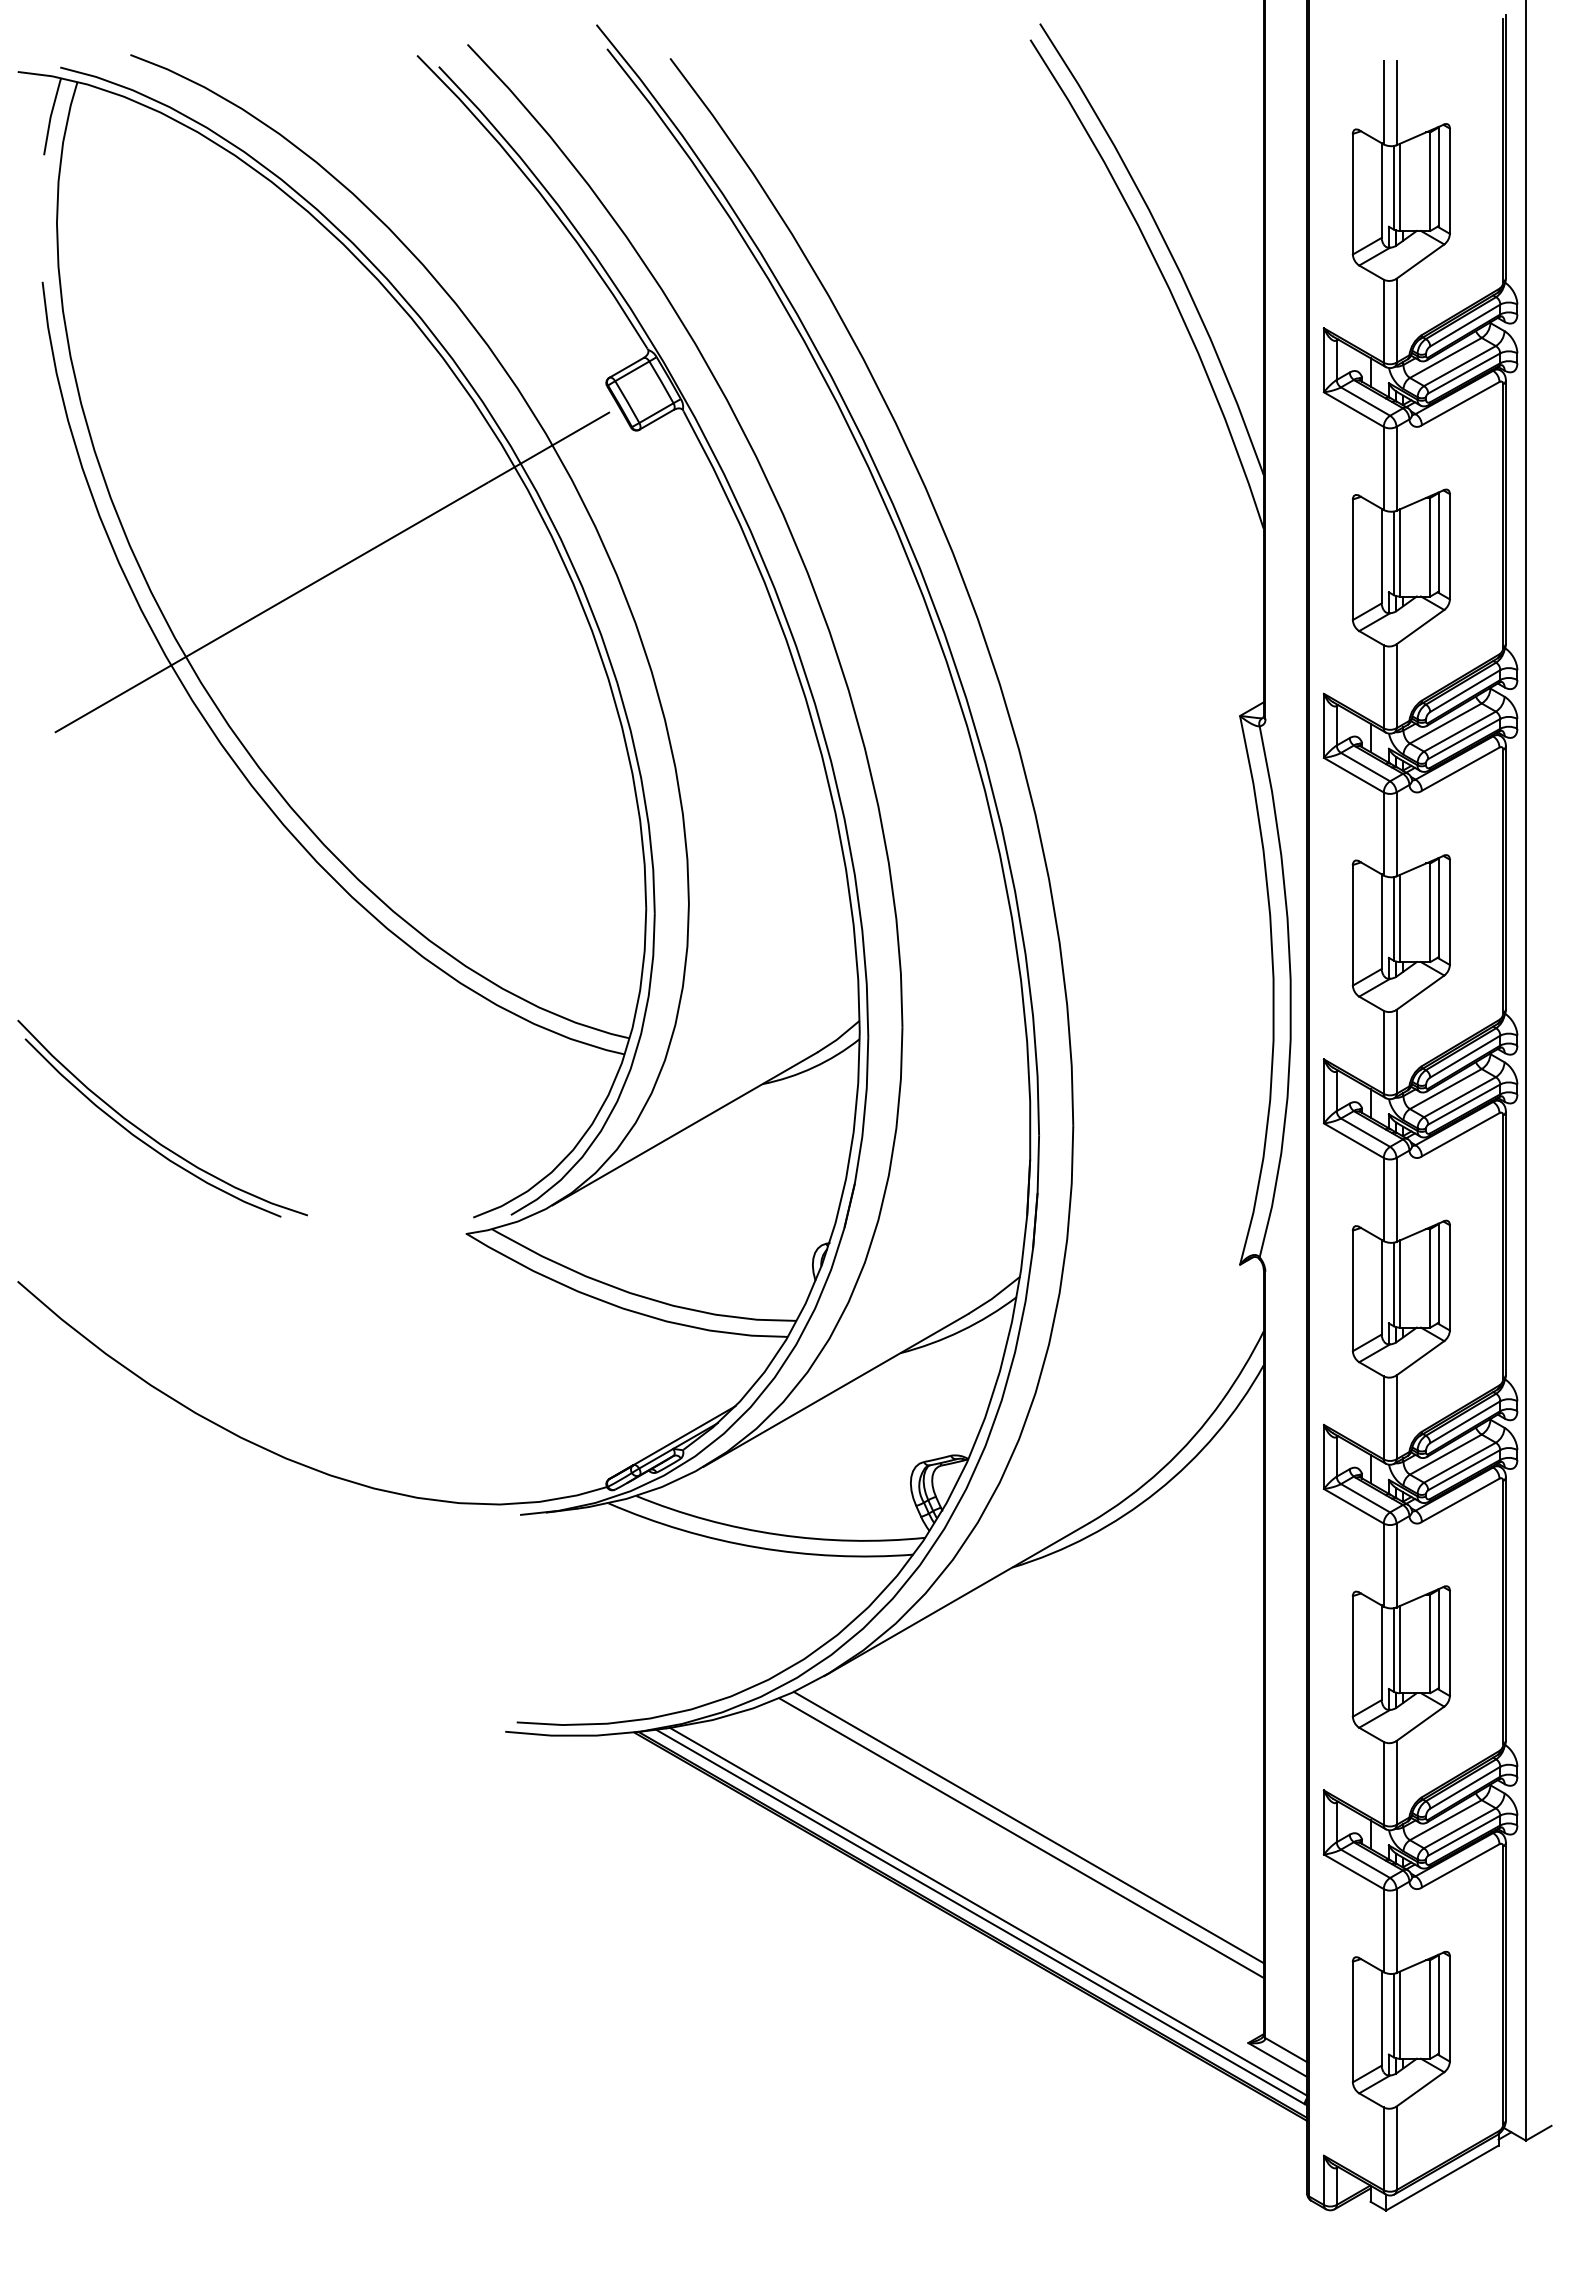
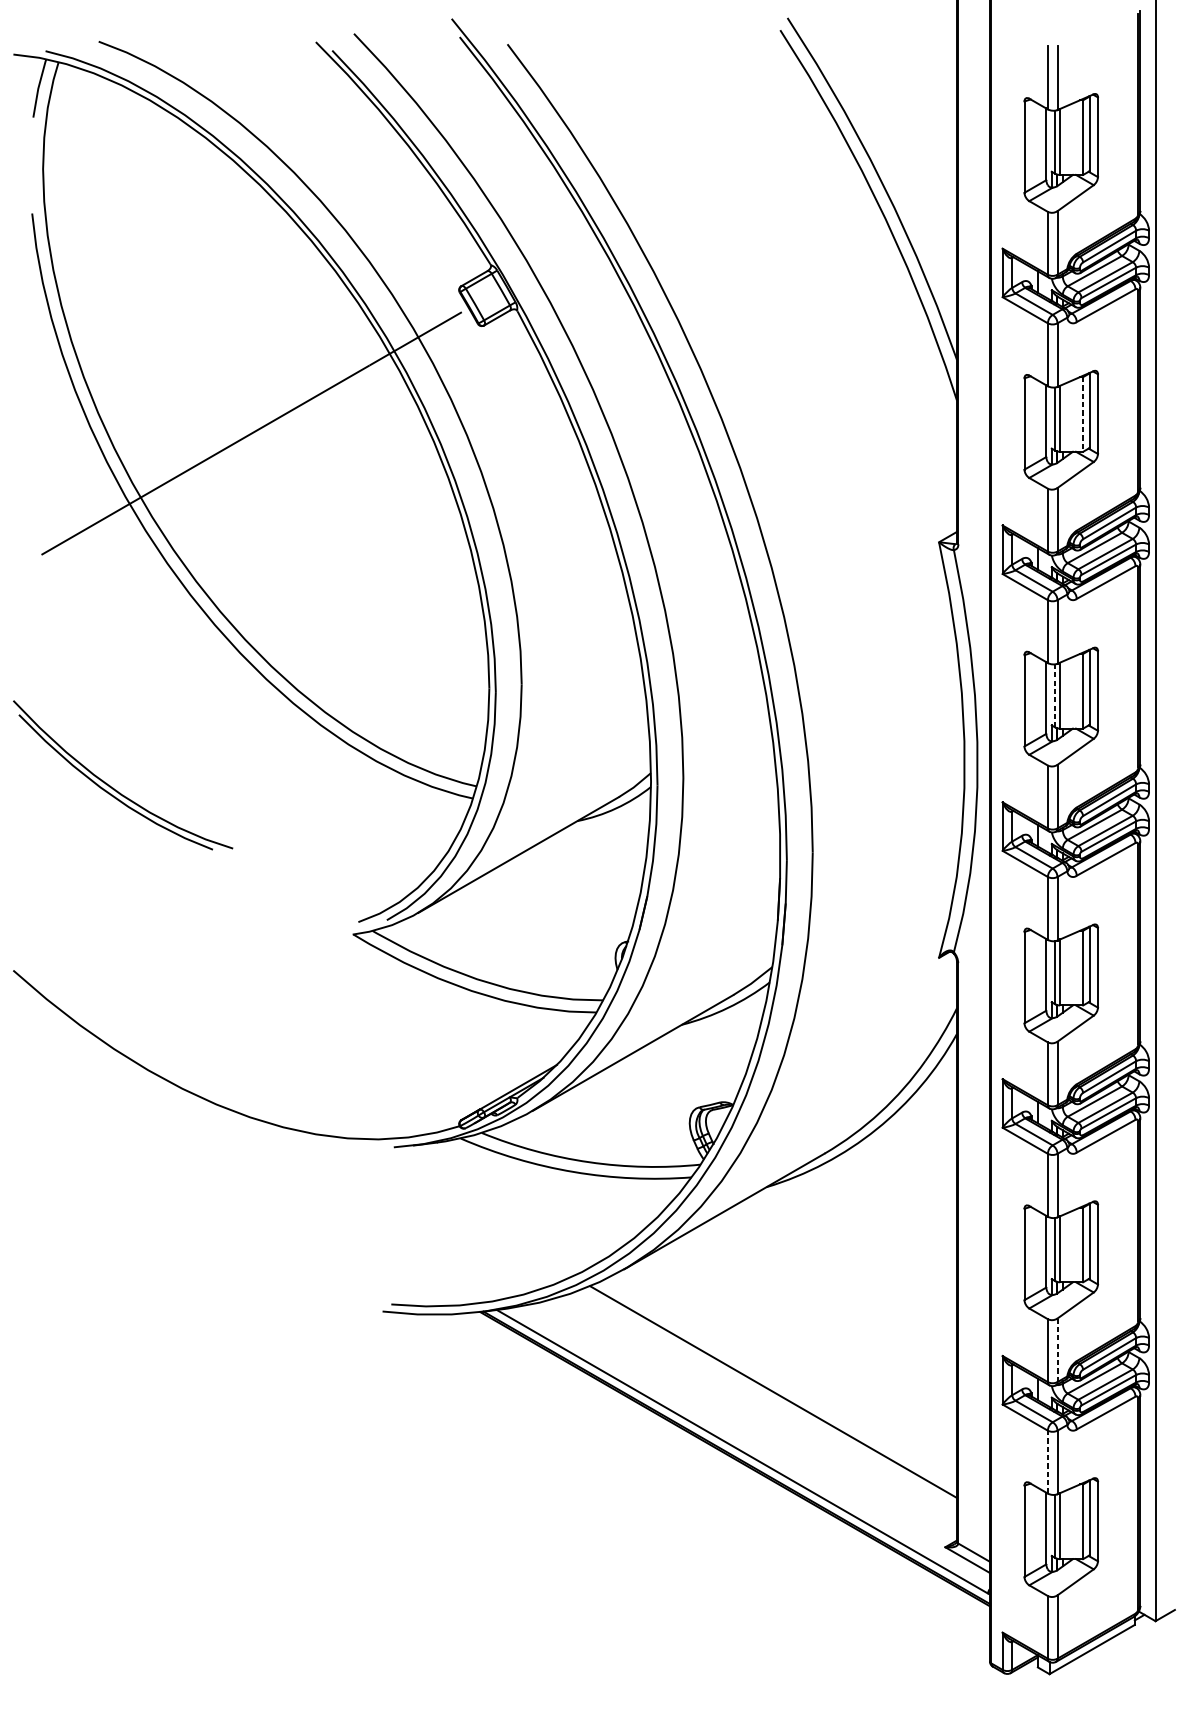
line: (1430, 547) -> (1083, 414), solid -> dashed
line: (1393, 918) -> (1055, 695), solid -> dashed
part: (151, 1136) -> (114, 788), moved
line: (1396, 1782) -> (1057, 1349), solid -> dashed
line: (1028, 1827) -> (778, 1384), removed
line: (988, 1911) -> (748, 1447), removed
line: (1383, 1930) -> (1047, 1462), solid -> dashed

